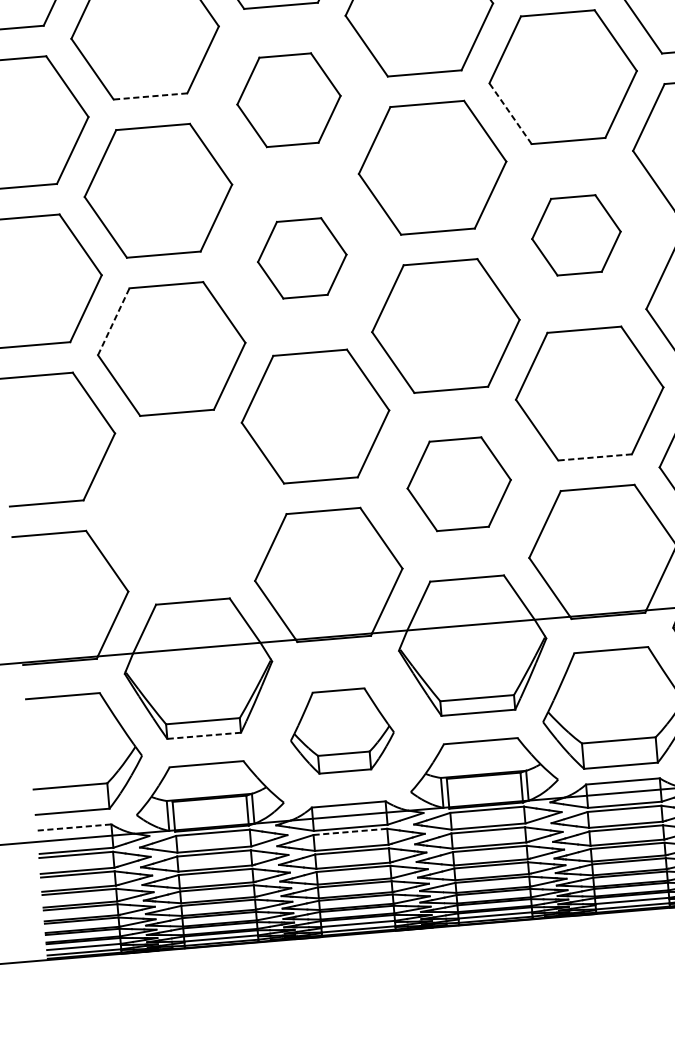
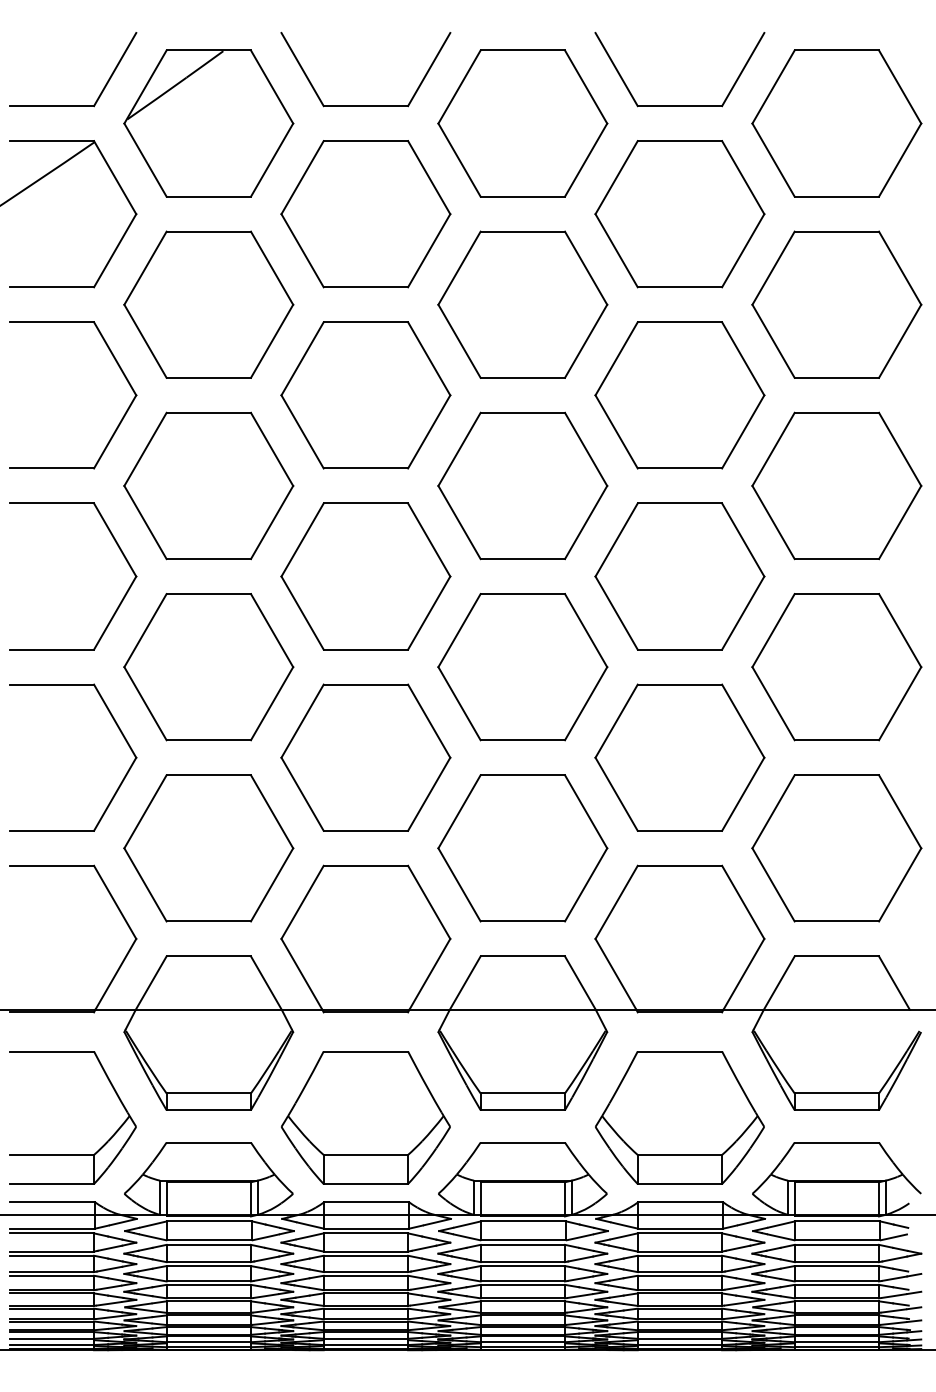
line: (150, 96) -> (208, 377), dashed -> solid
part: (288, 100) -> (365, 395), size x1.43
line: (510, 113) -> (616, 431), dashed -> solid
part: (576, 235) -> (679, 576), size x1.67
part: (301, 258) -> (365, 576), size x1.67
line: (113, 321) -> (145, 630), dashed -> solid
line: (594, 457) -> (679, 830), dashed -> solid
part: (458, 484) -> (522, 848), size x1.43
part: (184, 507) -> (208, 848), added
part: (341, 730) -> (365, 1117), size x1.43
line: (203, 736) -> (208, 1110), dashed -> solid
line: (75, 827) -> (53, 1202), dashed -> solid
line: (350, 831) -> (366, 1233), dashed -> solid

